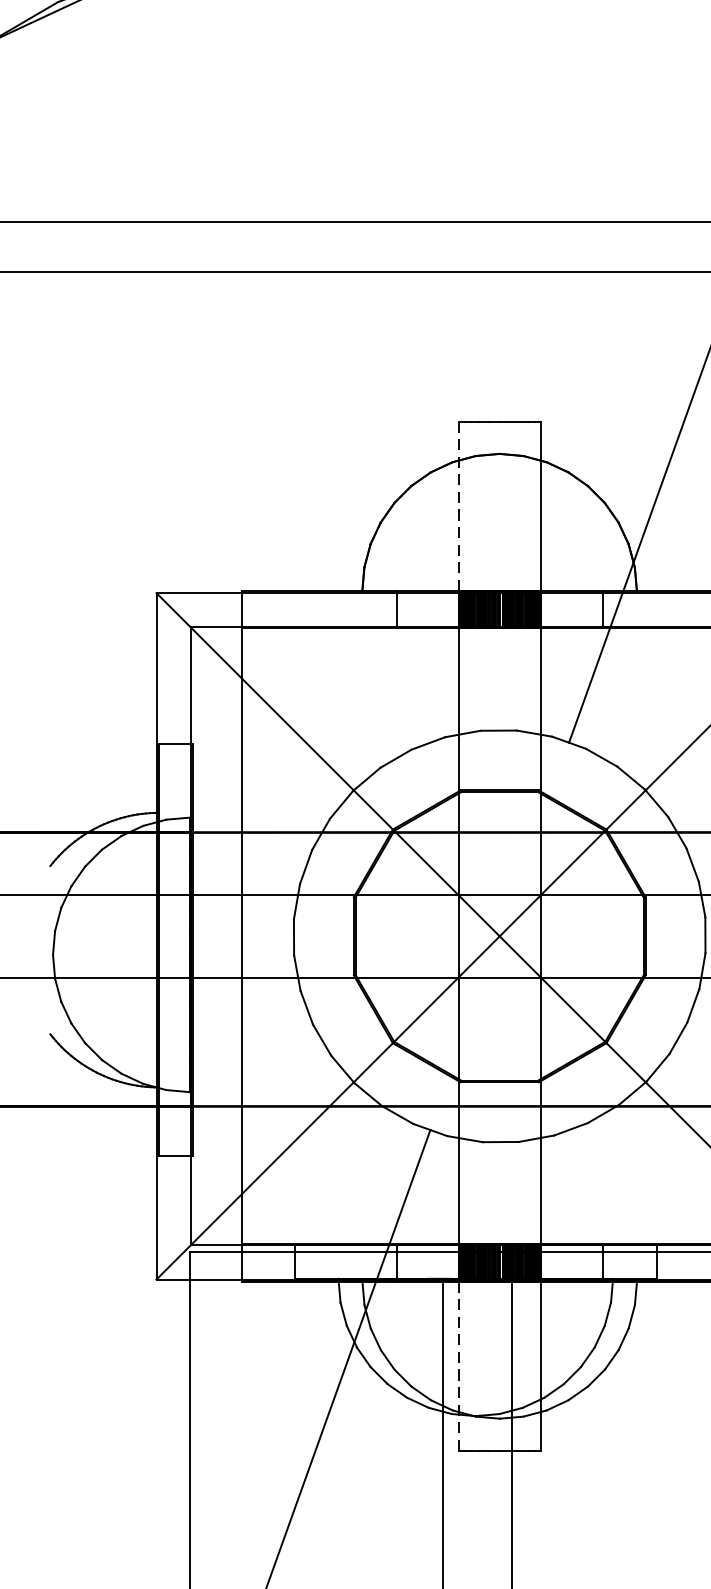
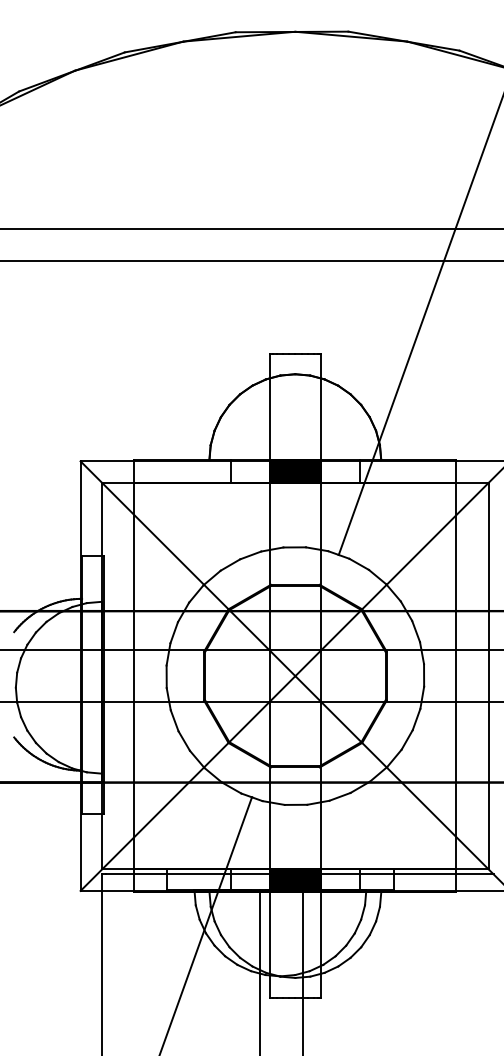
line: (458, 507) -> (269, 407), dashed -> solid
line: (458, 1366) -> (269, 945), dashed -> solid

